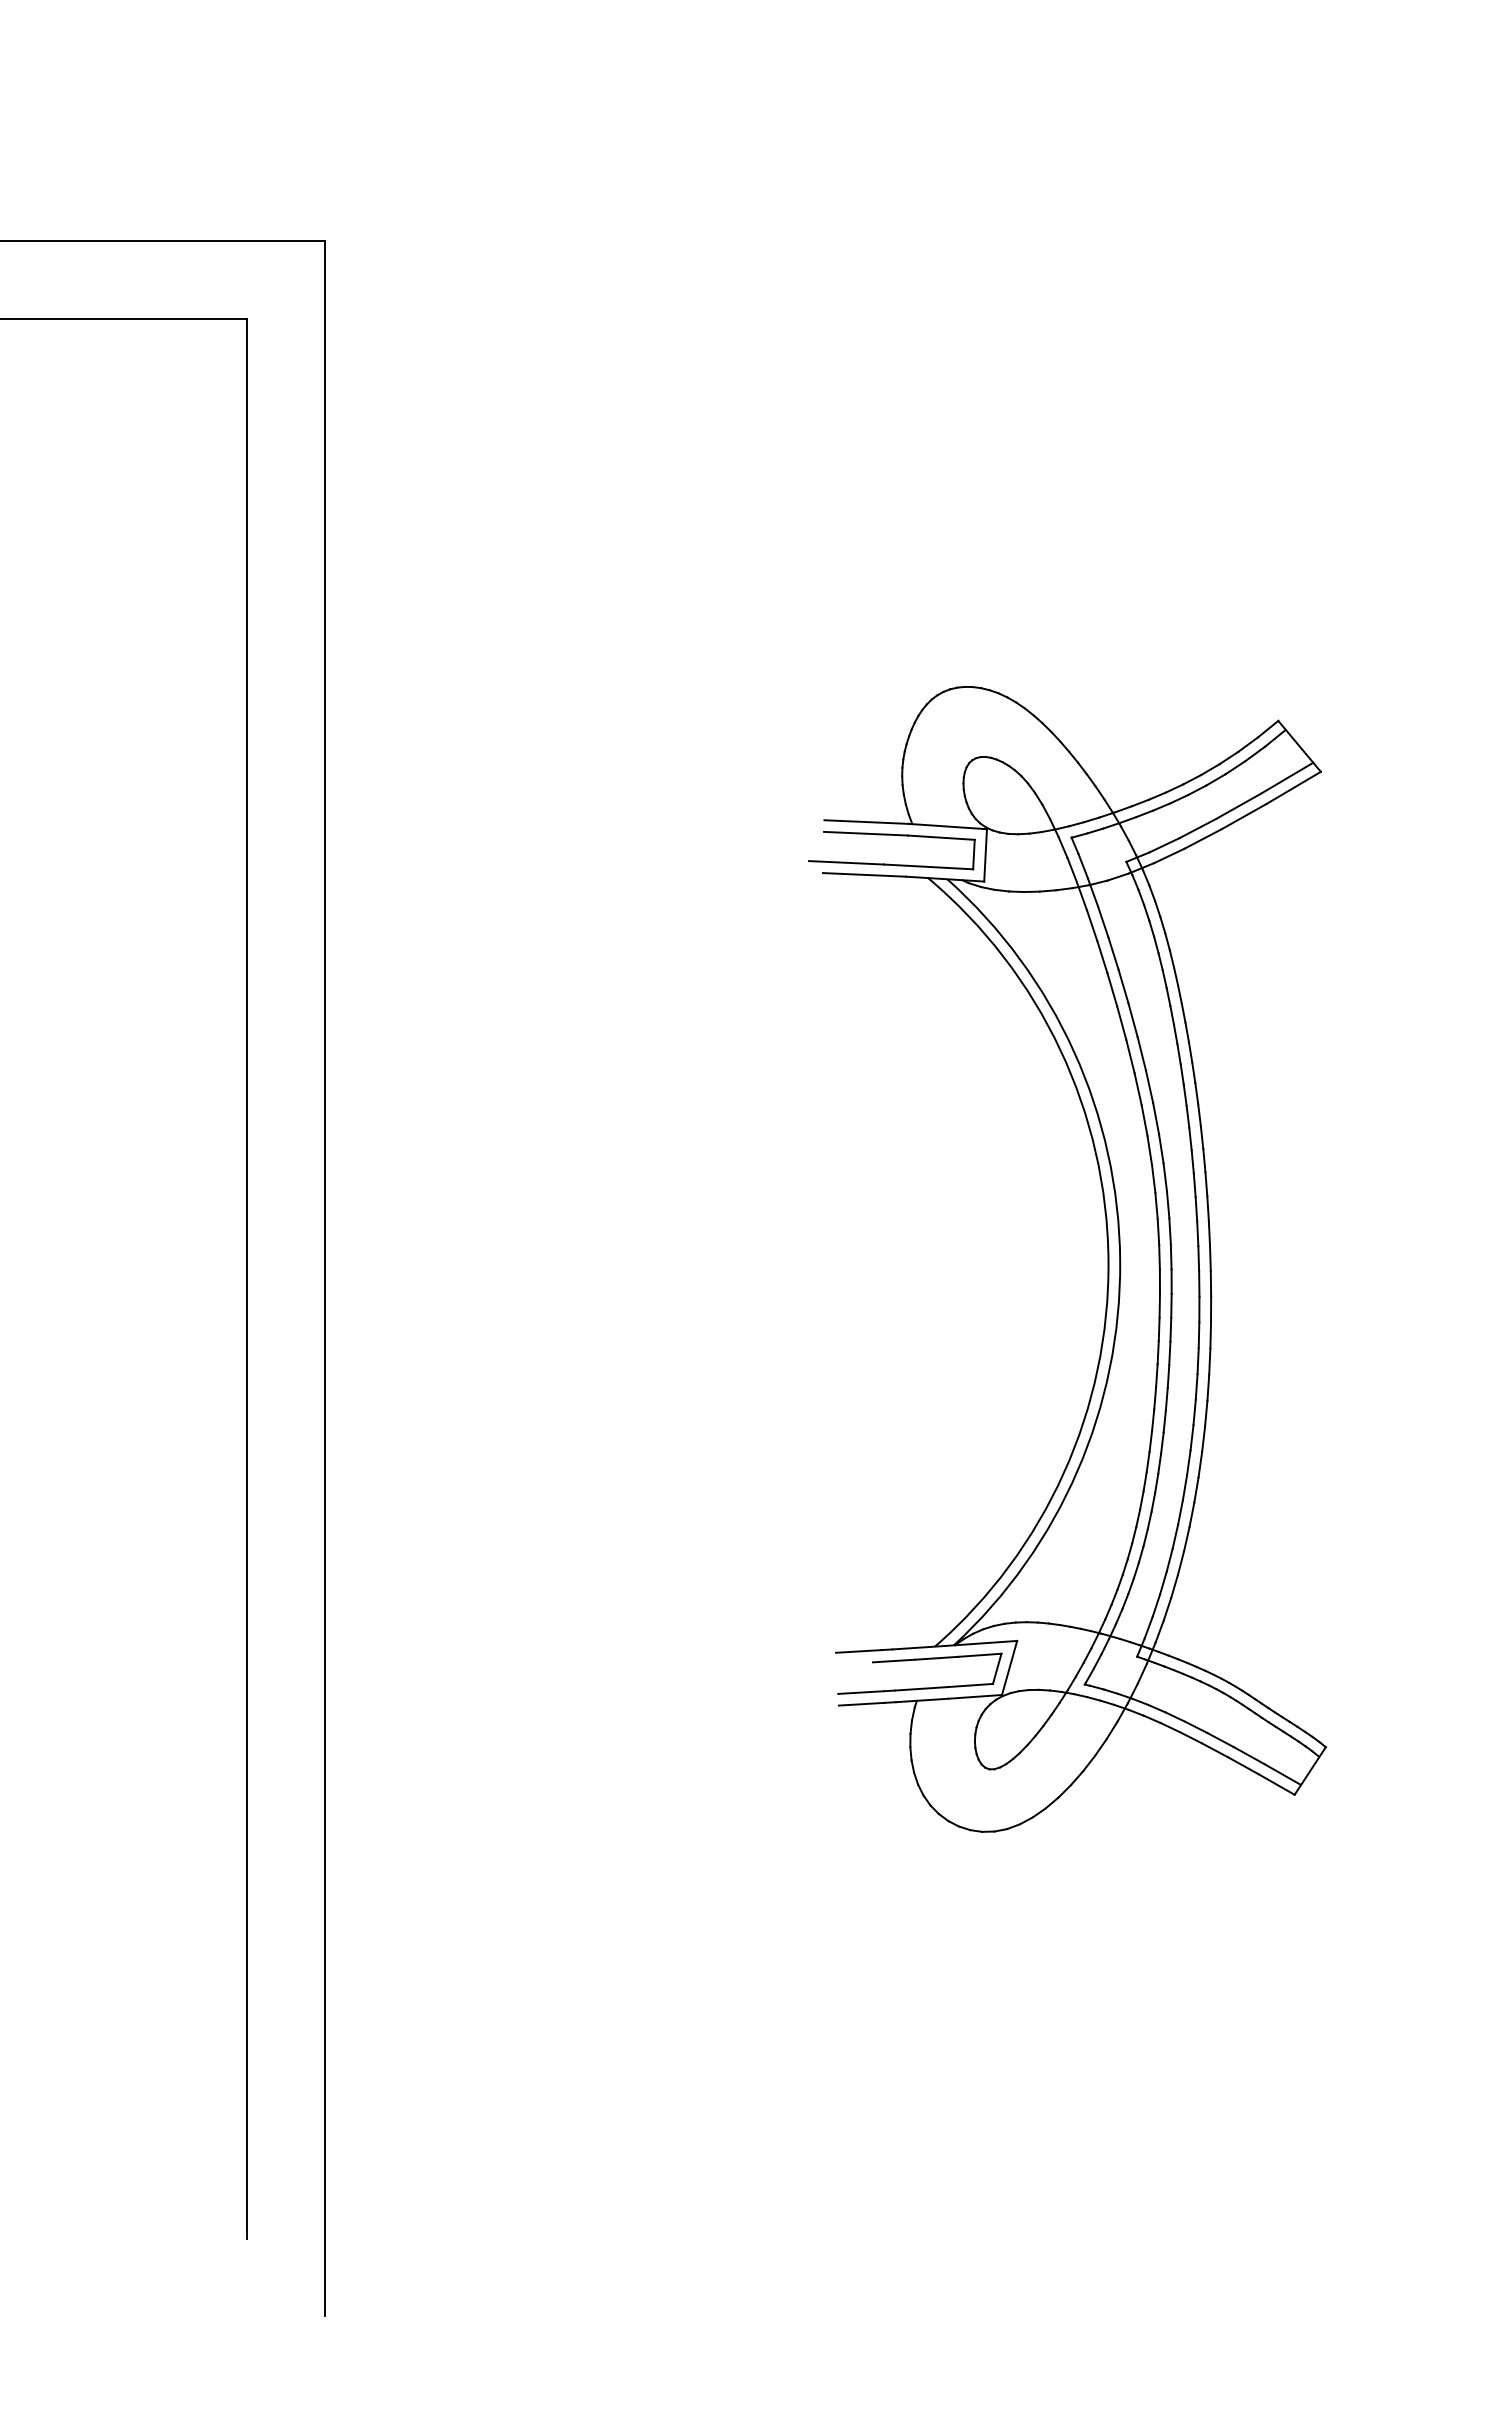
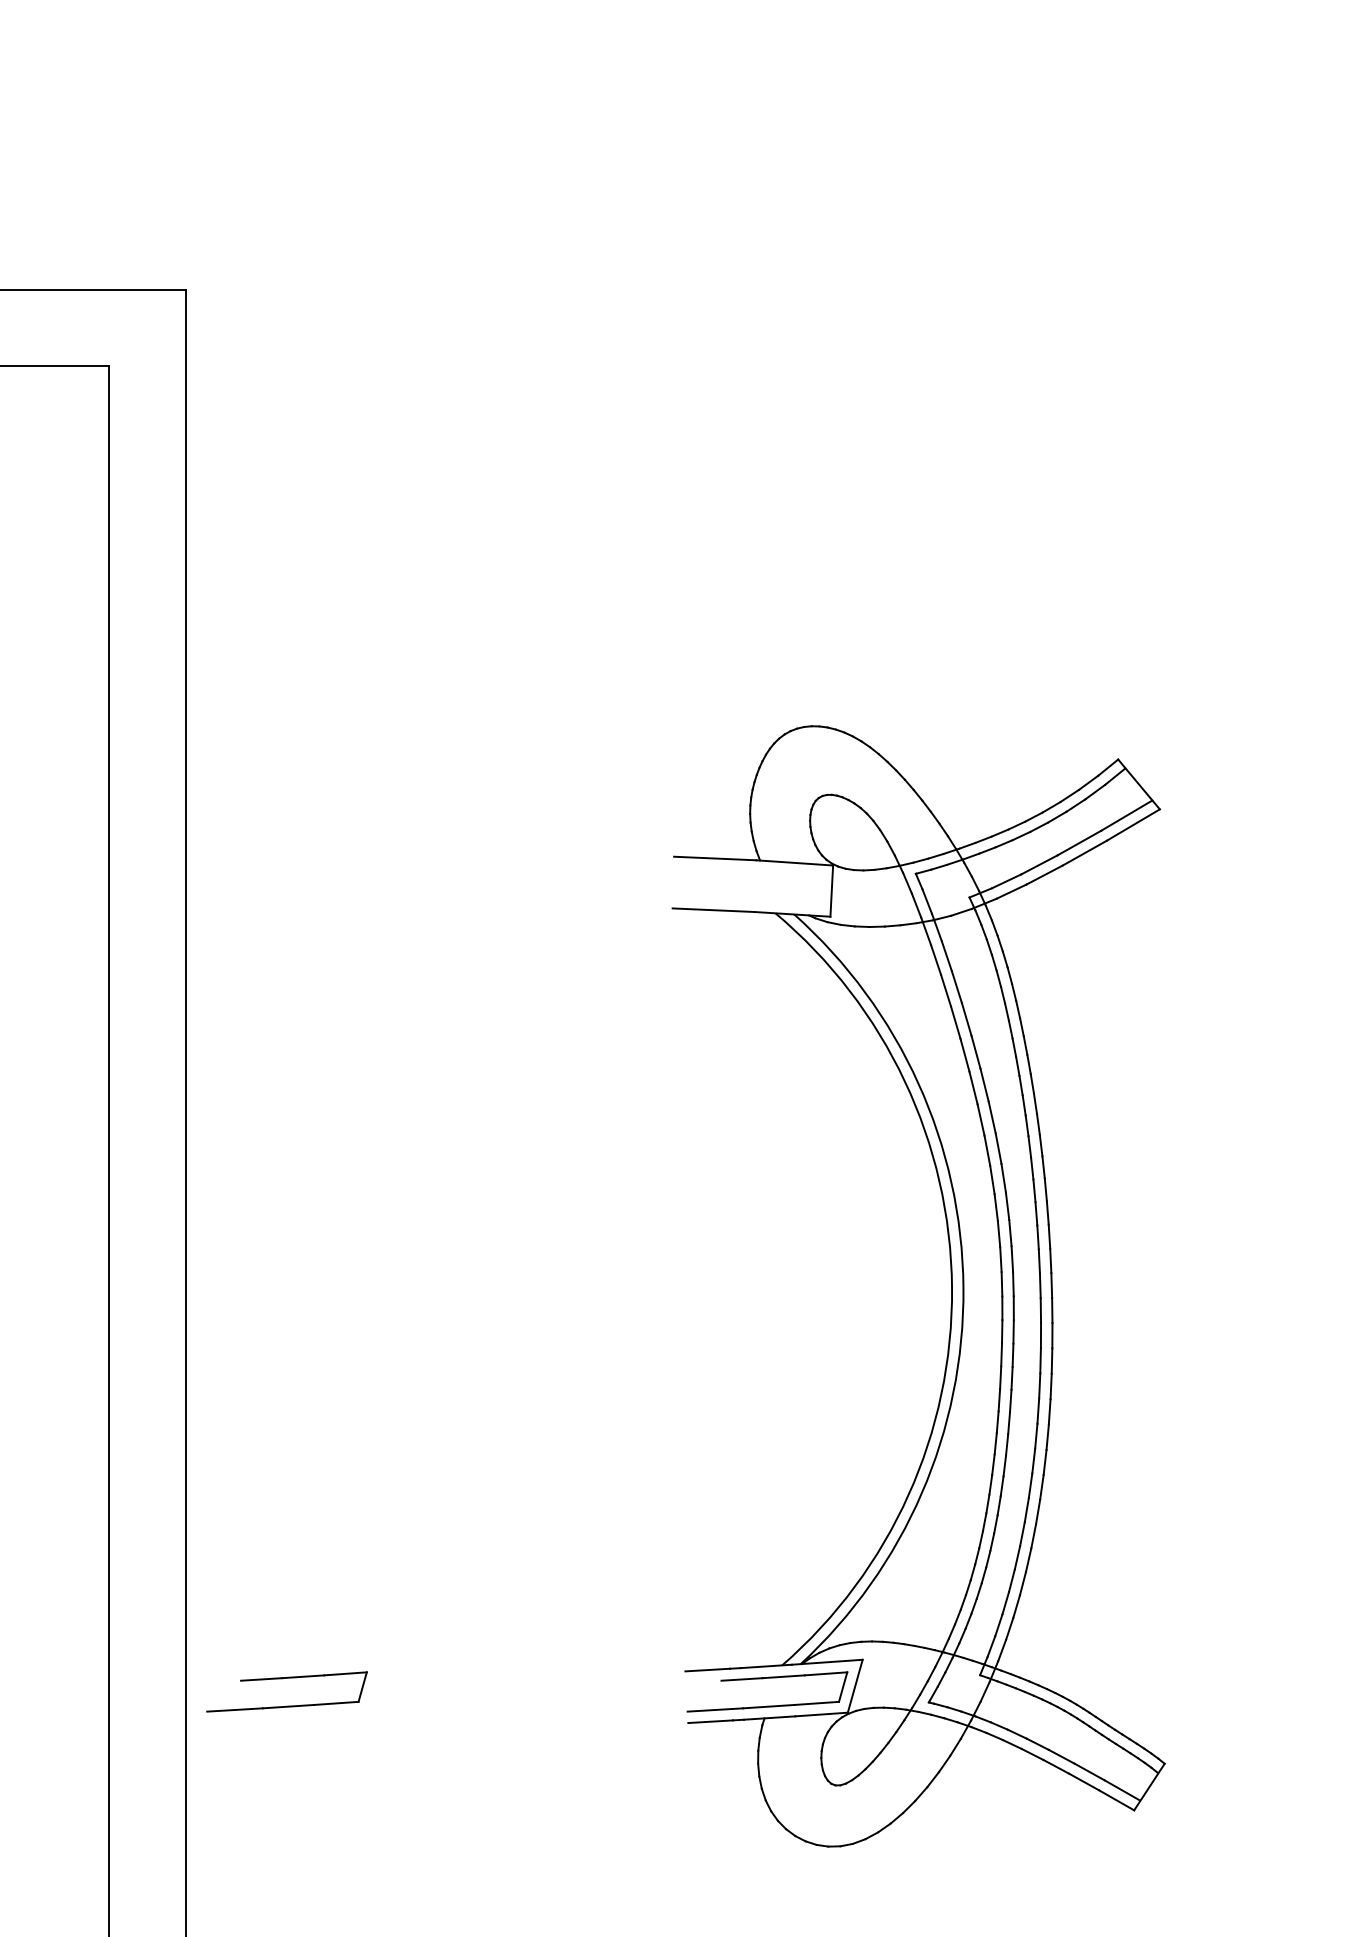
part: (889, 863) -> (737, 899), removed
part: (428, 1660) -> (286, 1678), added

